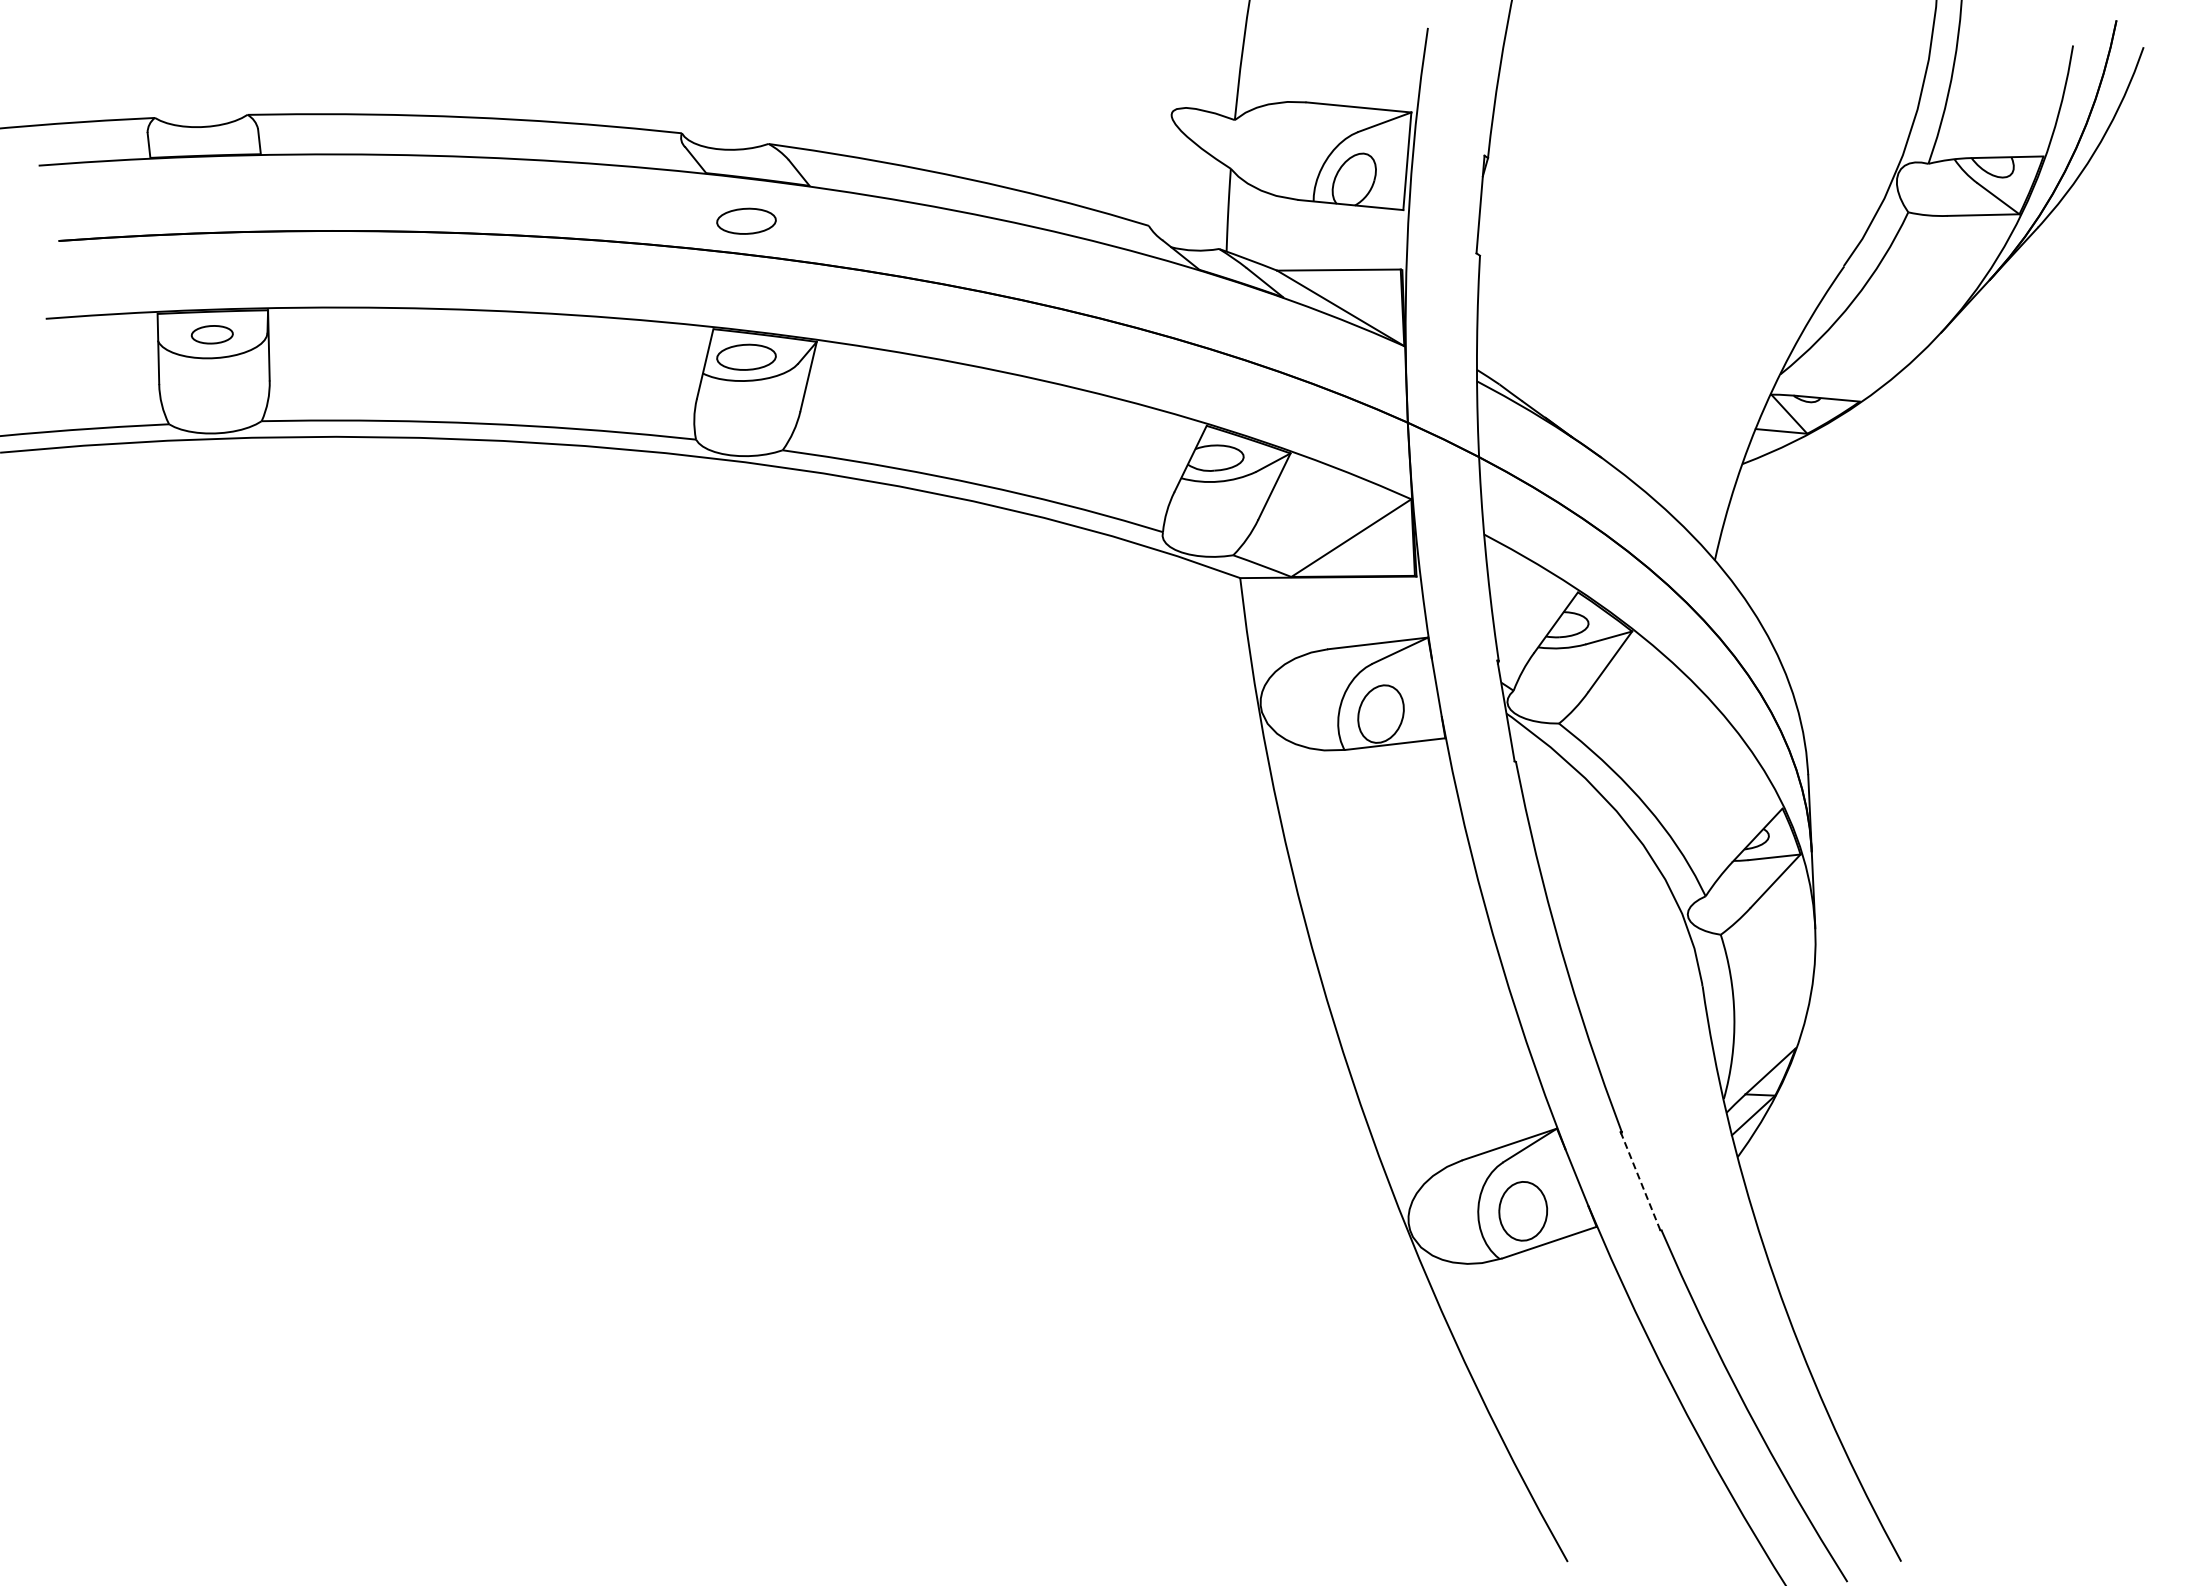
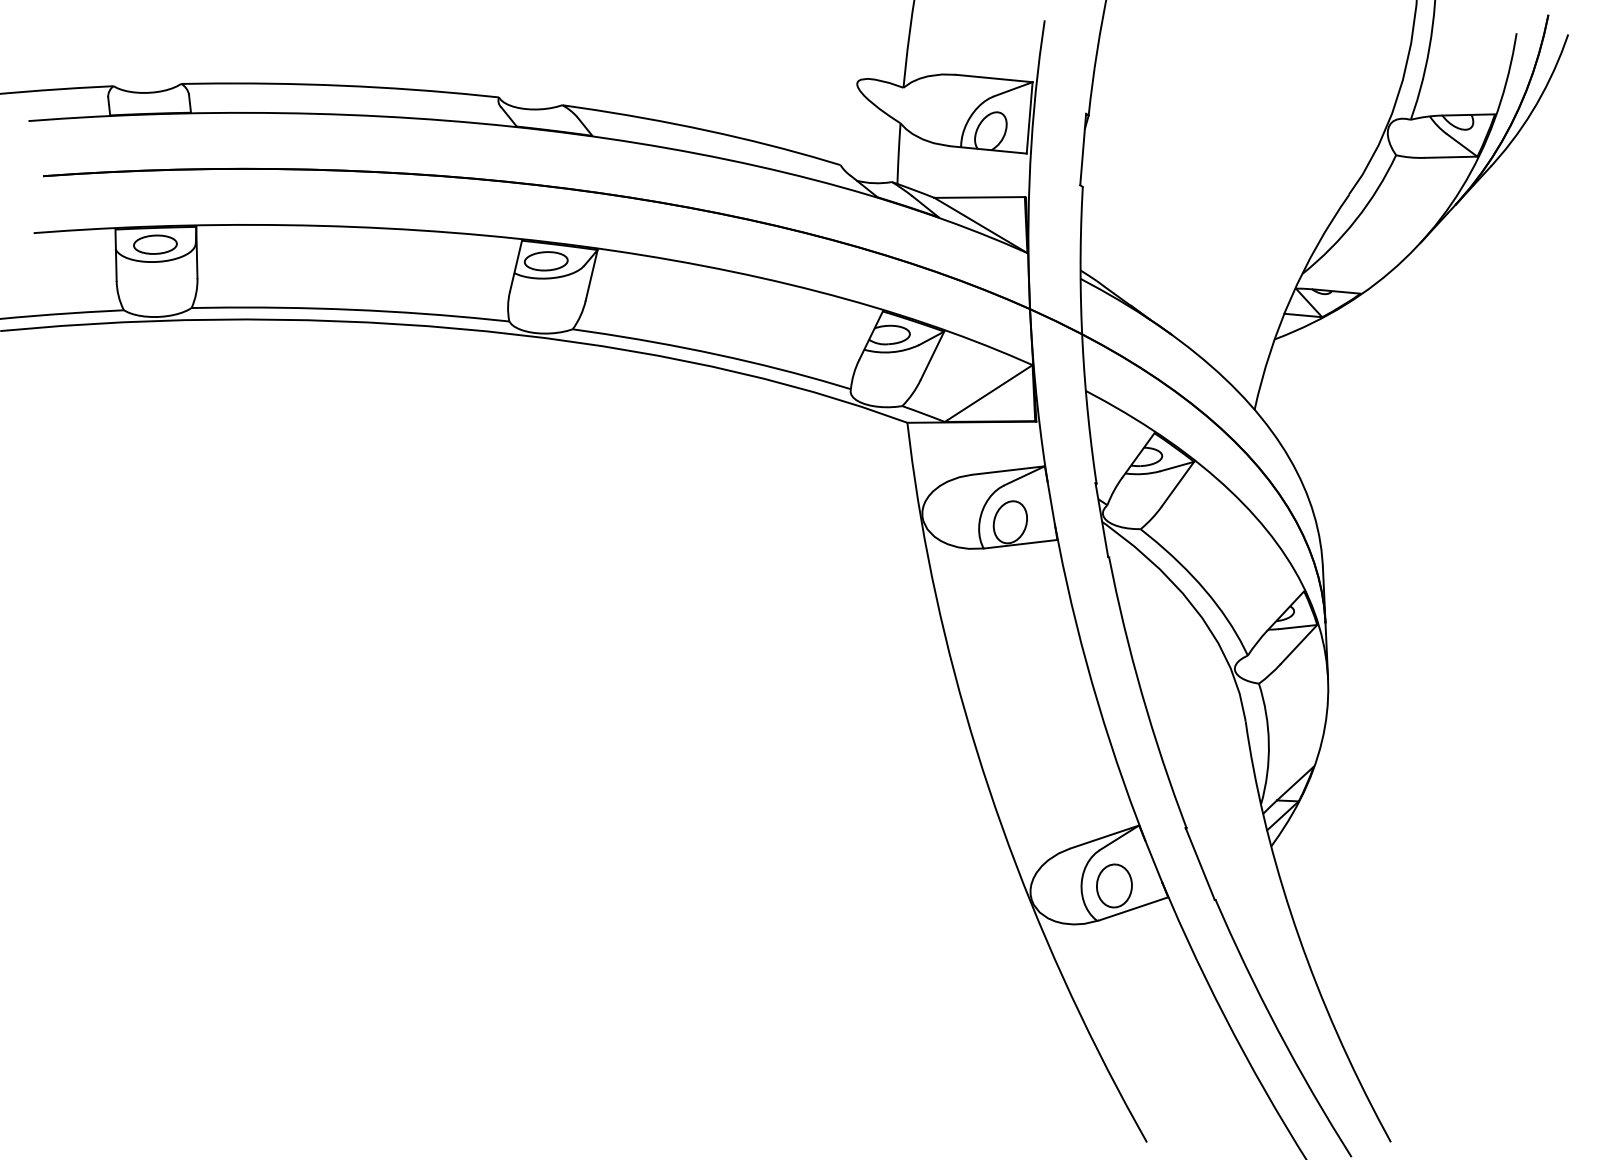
part: (746, 220) -> (546, 161), removed
part: (212, 334) -> (155, 244), size x1.43
line: (1640, 1181) -> (1200, 864), dashed -> solid

